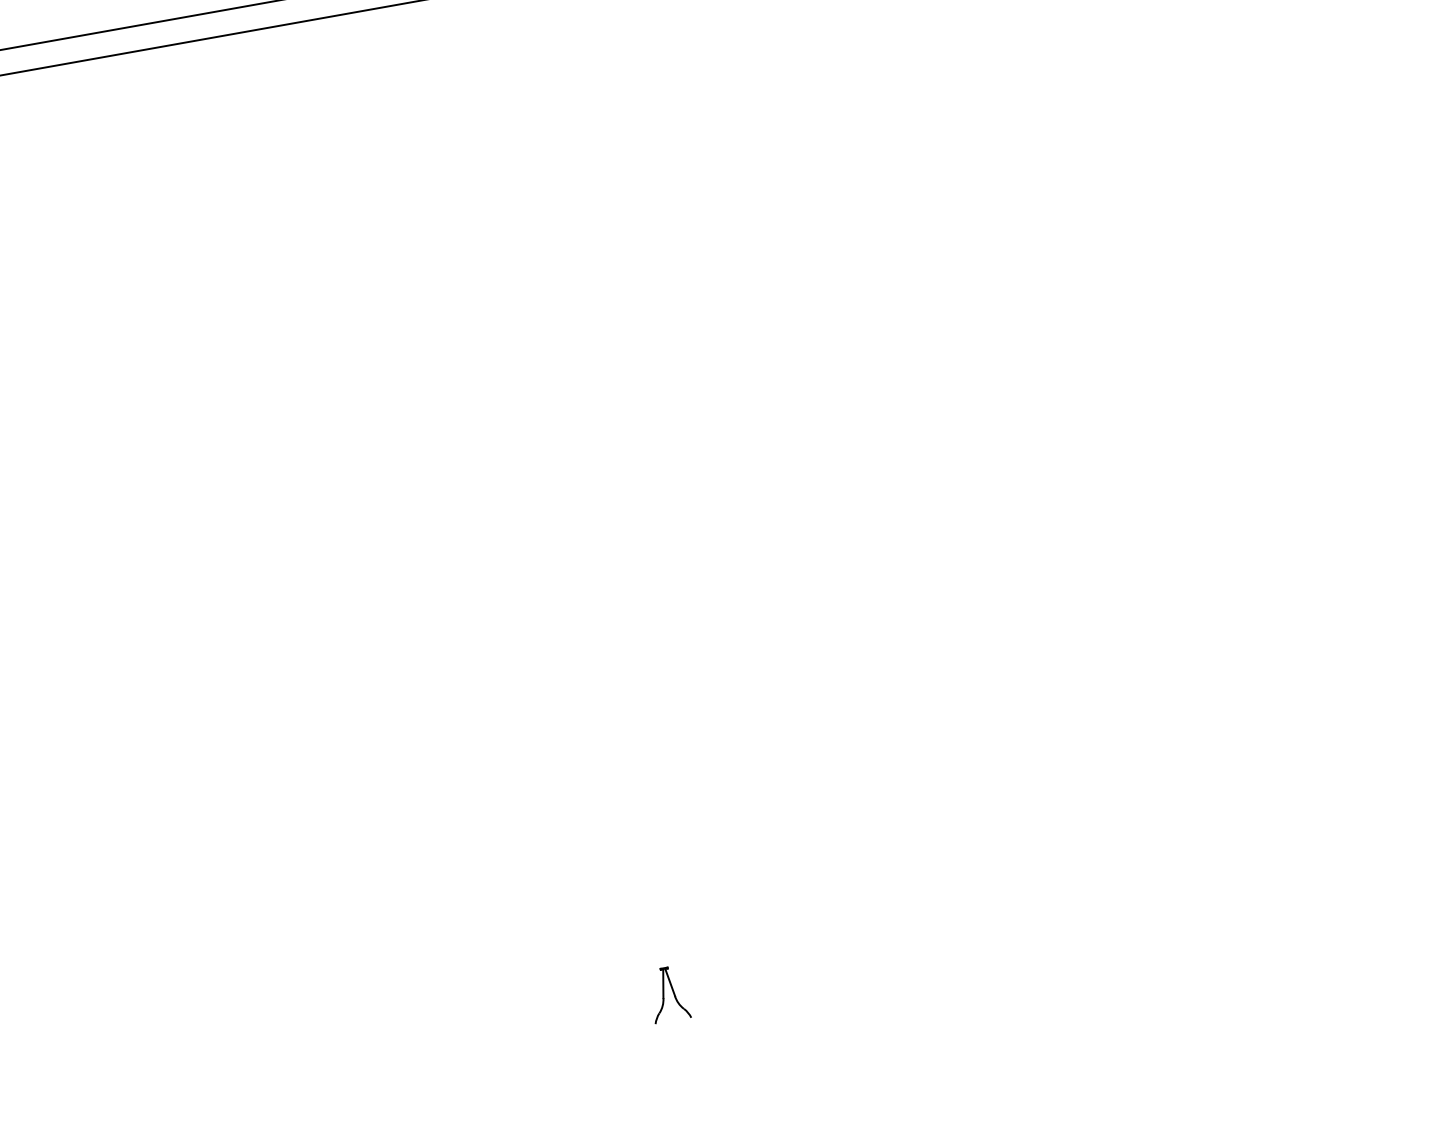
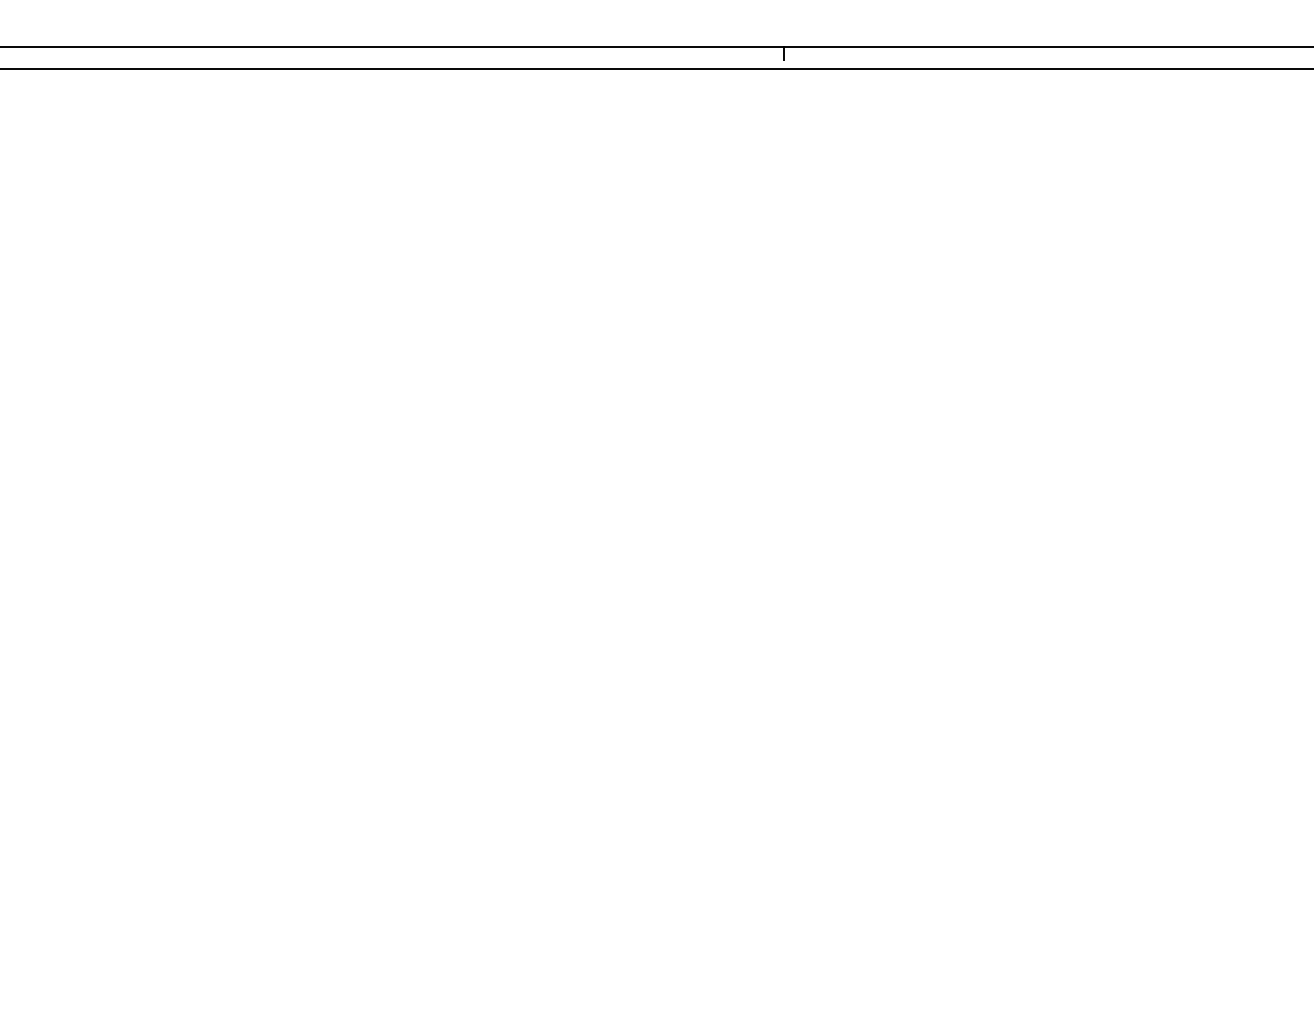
part: (667, 993) -> (565, 961), removed

